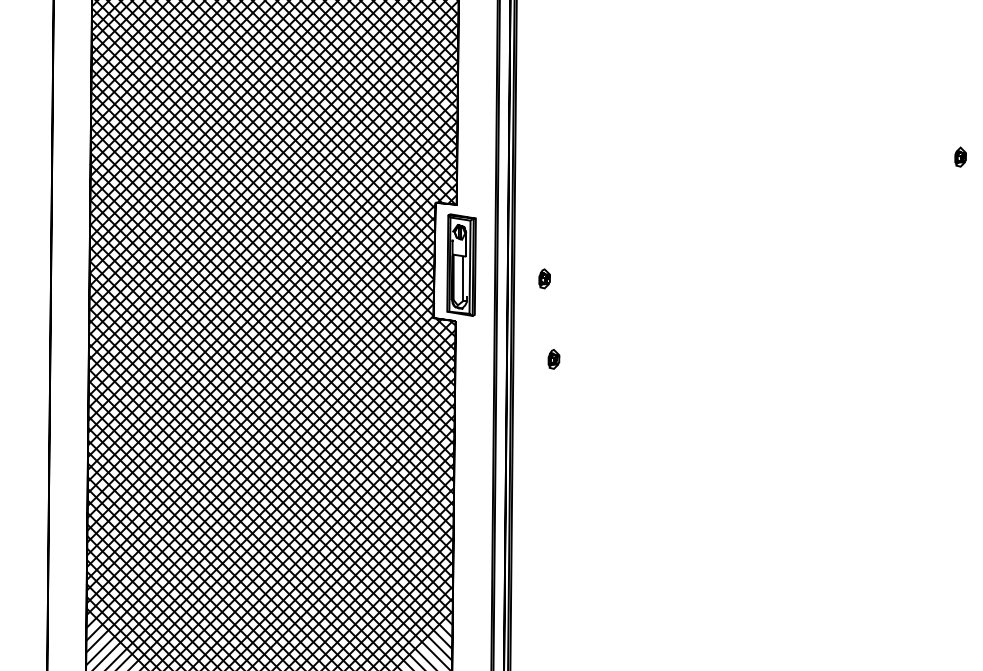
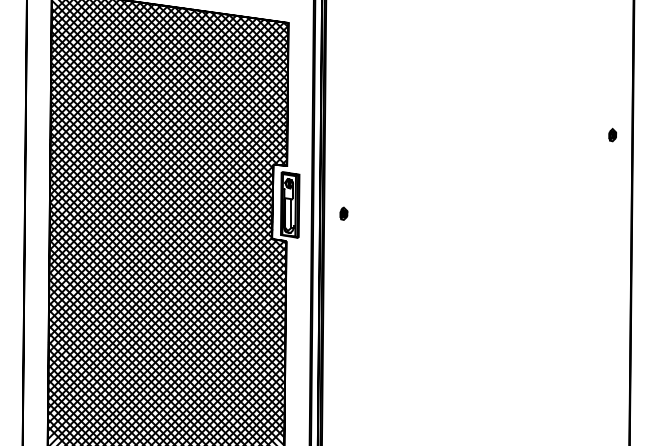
part: (553, 358) -> (349, 265), removed

